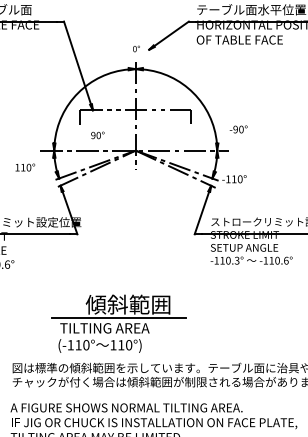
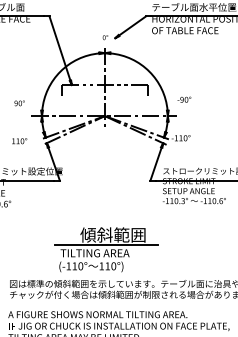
text: (97, 135) -> (19, 103), moved
text: (25, 167) -> (19, 141), moved
part: (119, 323) -> (106, 249), moved

